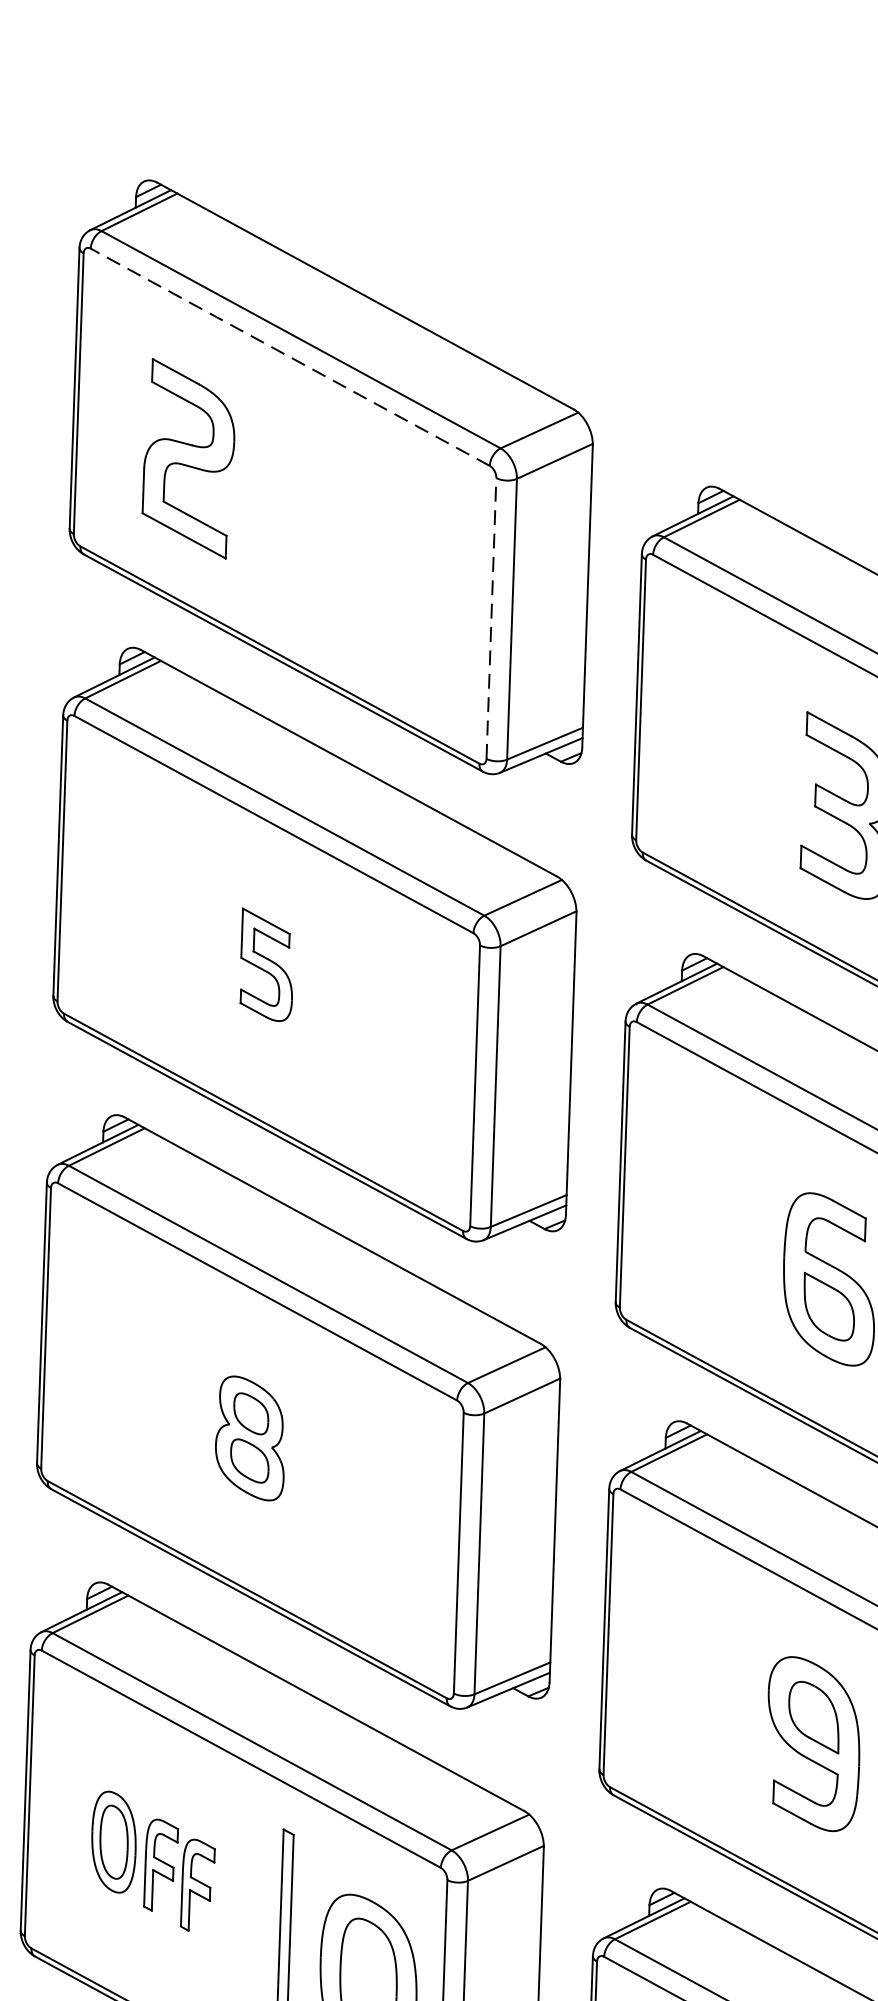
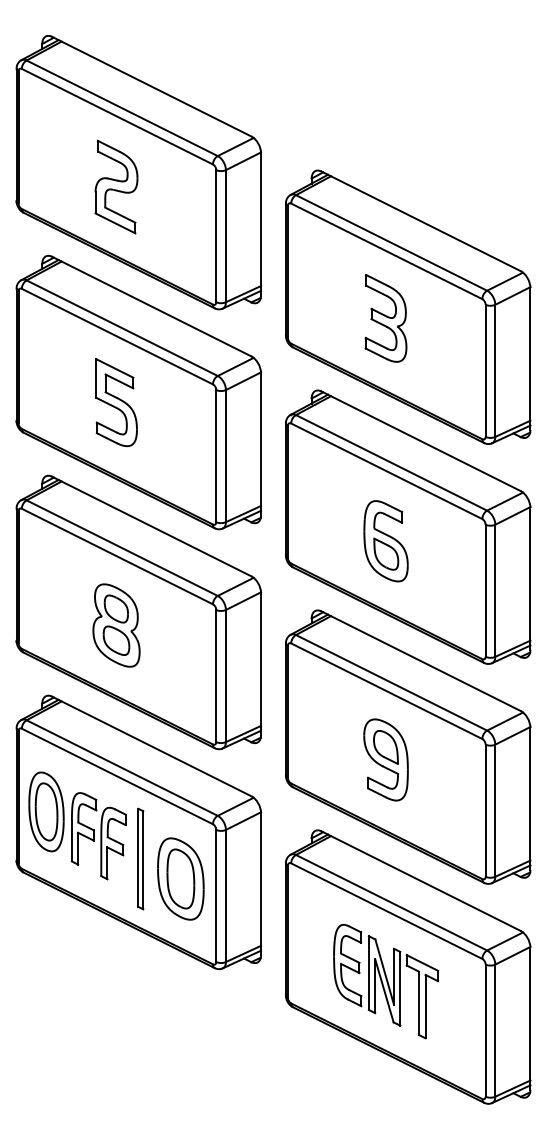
line: (290, 356) -> (117, 116), dashed -> solid
part: (189, 457) -> (116, 186), moved
line: (492, 617) -> (216, 235), dashed -> solid
part: (267, 964) -> (116, 402), size x1.67
part: (250, 1438) -> (116, 625), size x1.43
part: (152, 1860) -> (77, 825), size x1.67

